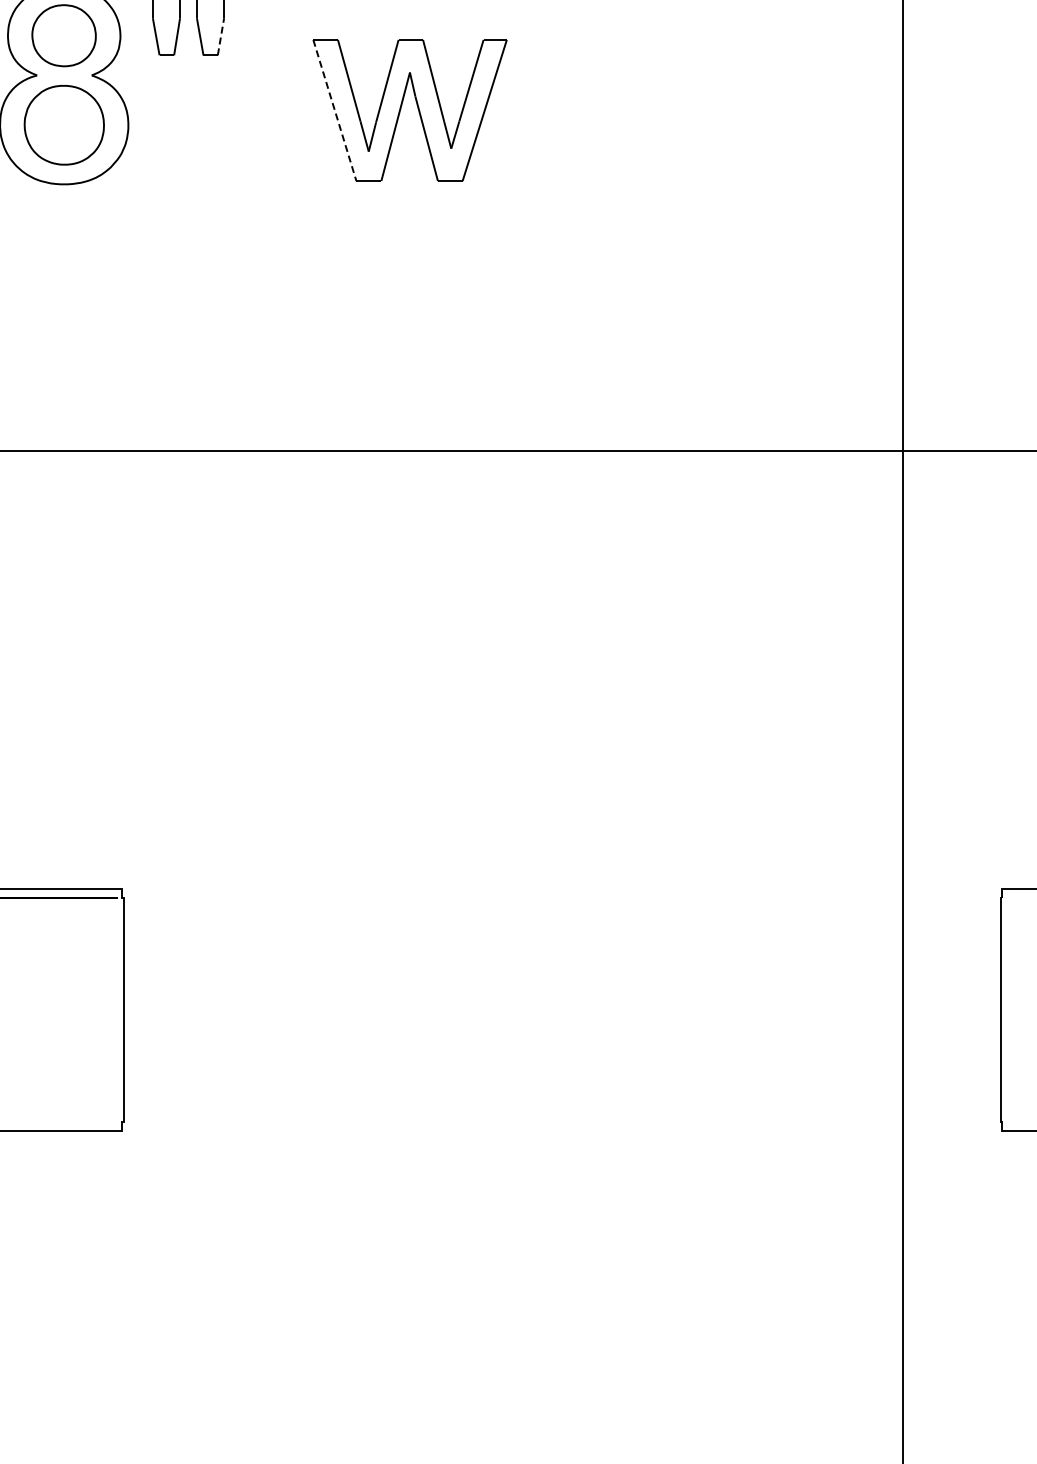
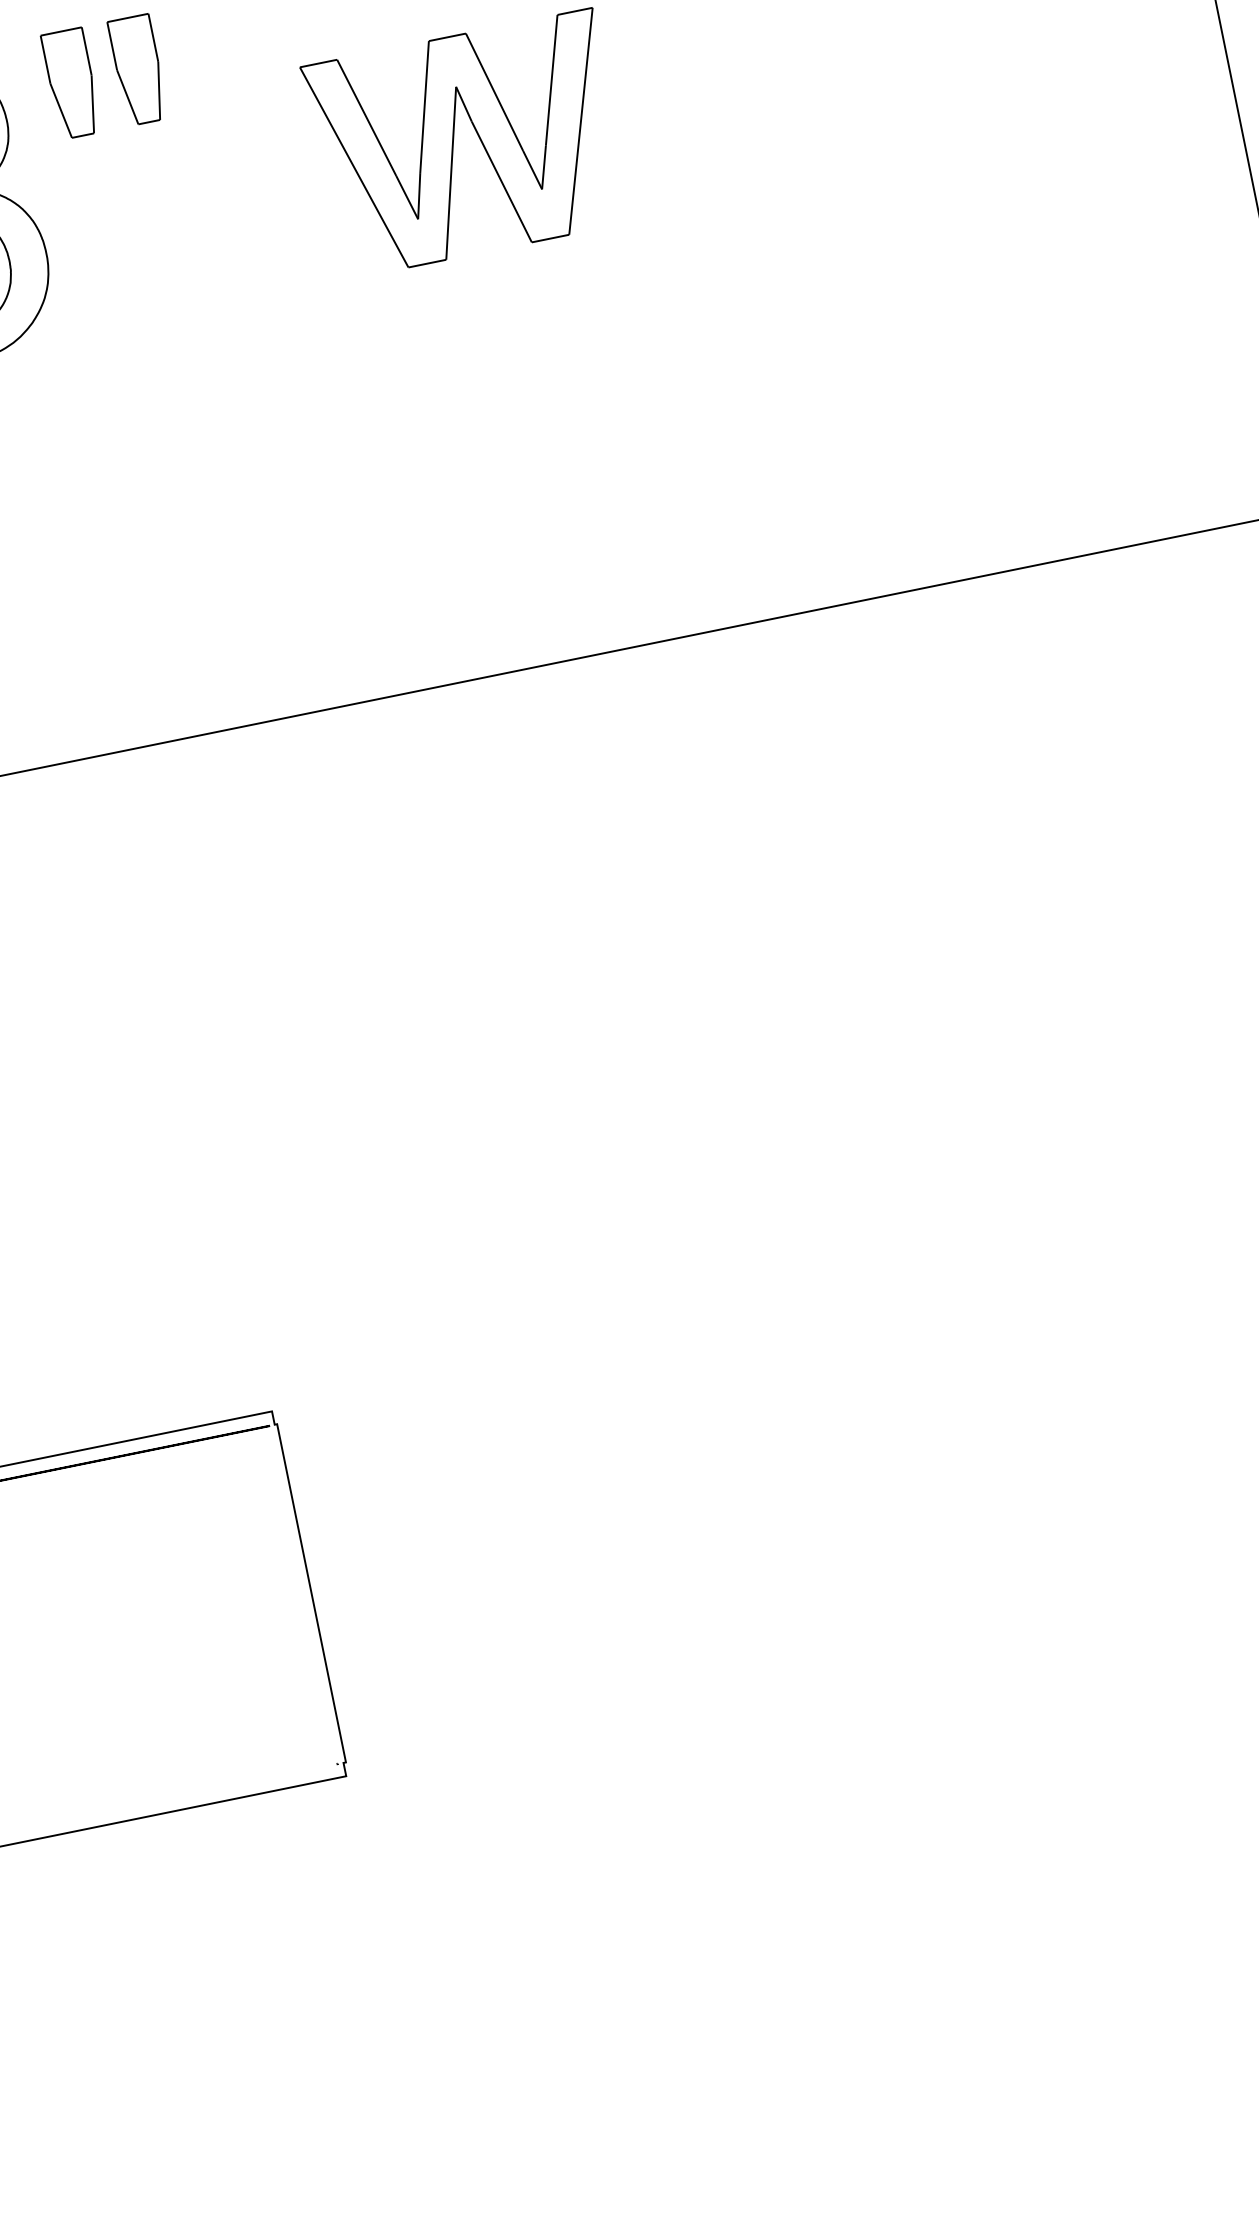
line: (220, 36) -> (158, 90), dashed -> solid
line: (334, 110) -> (353, 167), dashed -> solid

